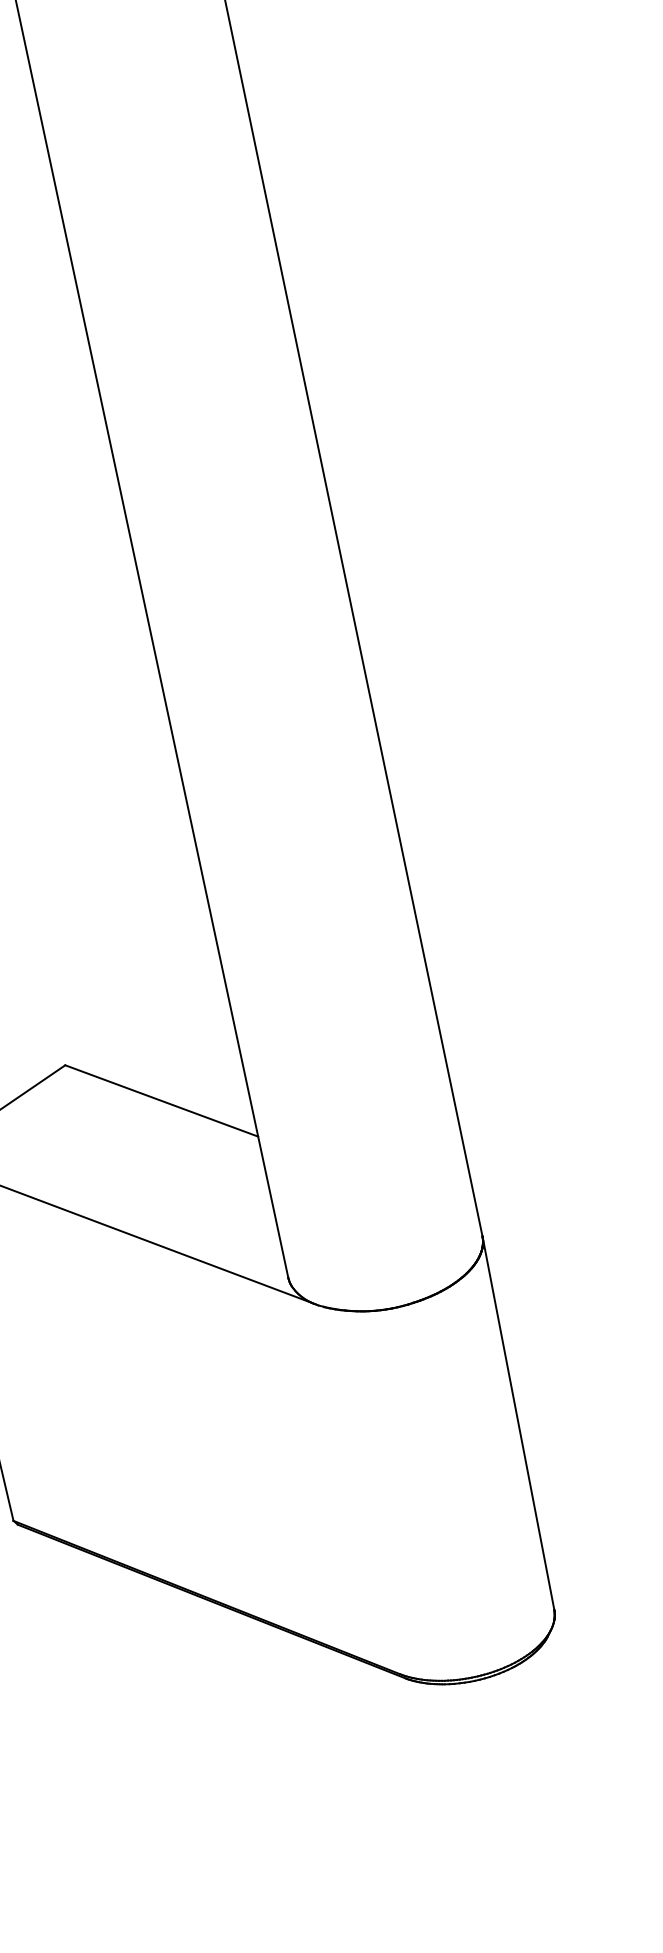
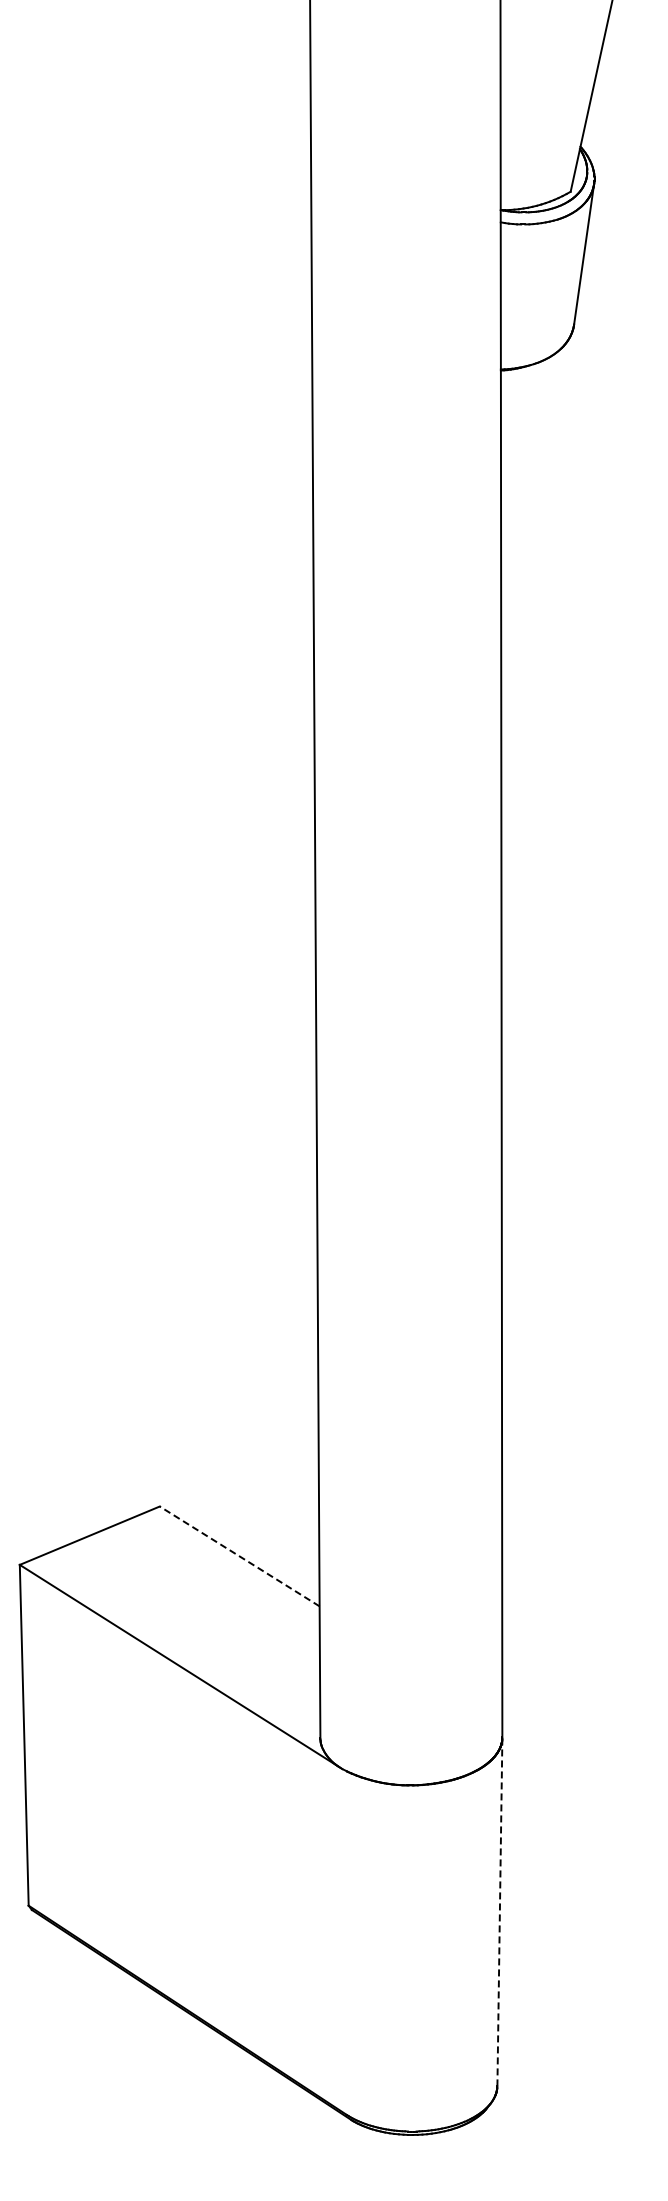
line: (161, 1101) -> (239, 1556), solid -> dashed
line: (518, 1423) -> (499, 1912), solid -> dashed

